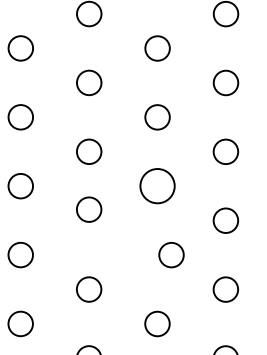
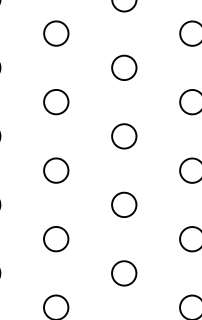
circle: (157, 186) -> (124, 205), size x0.71
circle: (89, 209) -> (56, 238), moved
circle: (171, 255) -> (124, 273), moved

